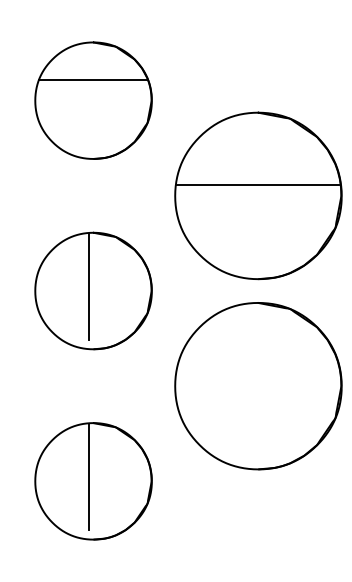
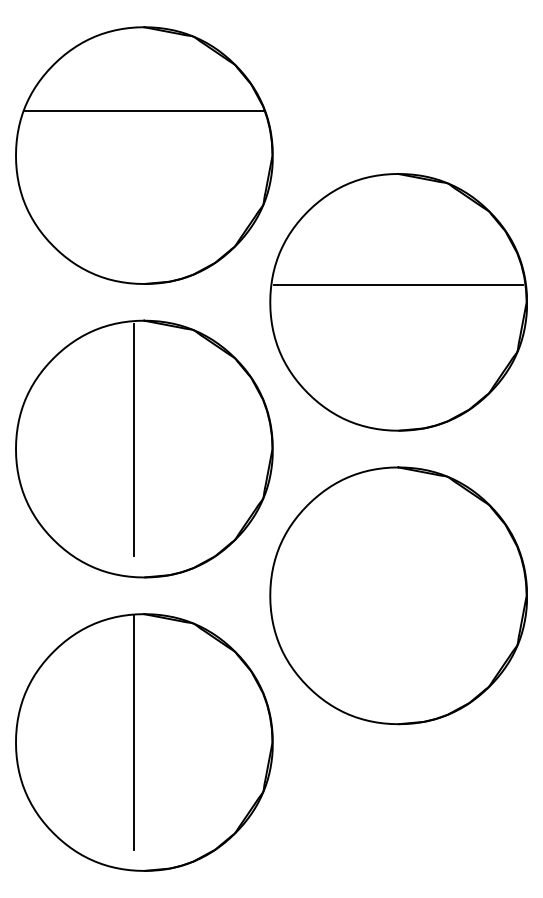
part: (93, 100) -> (144, 155), size x1.43
part: (93, 290) -> (144, 448), size x1.43
part: (93, 481) -> (144, 742), size x1.43

